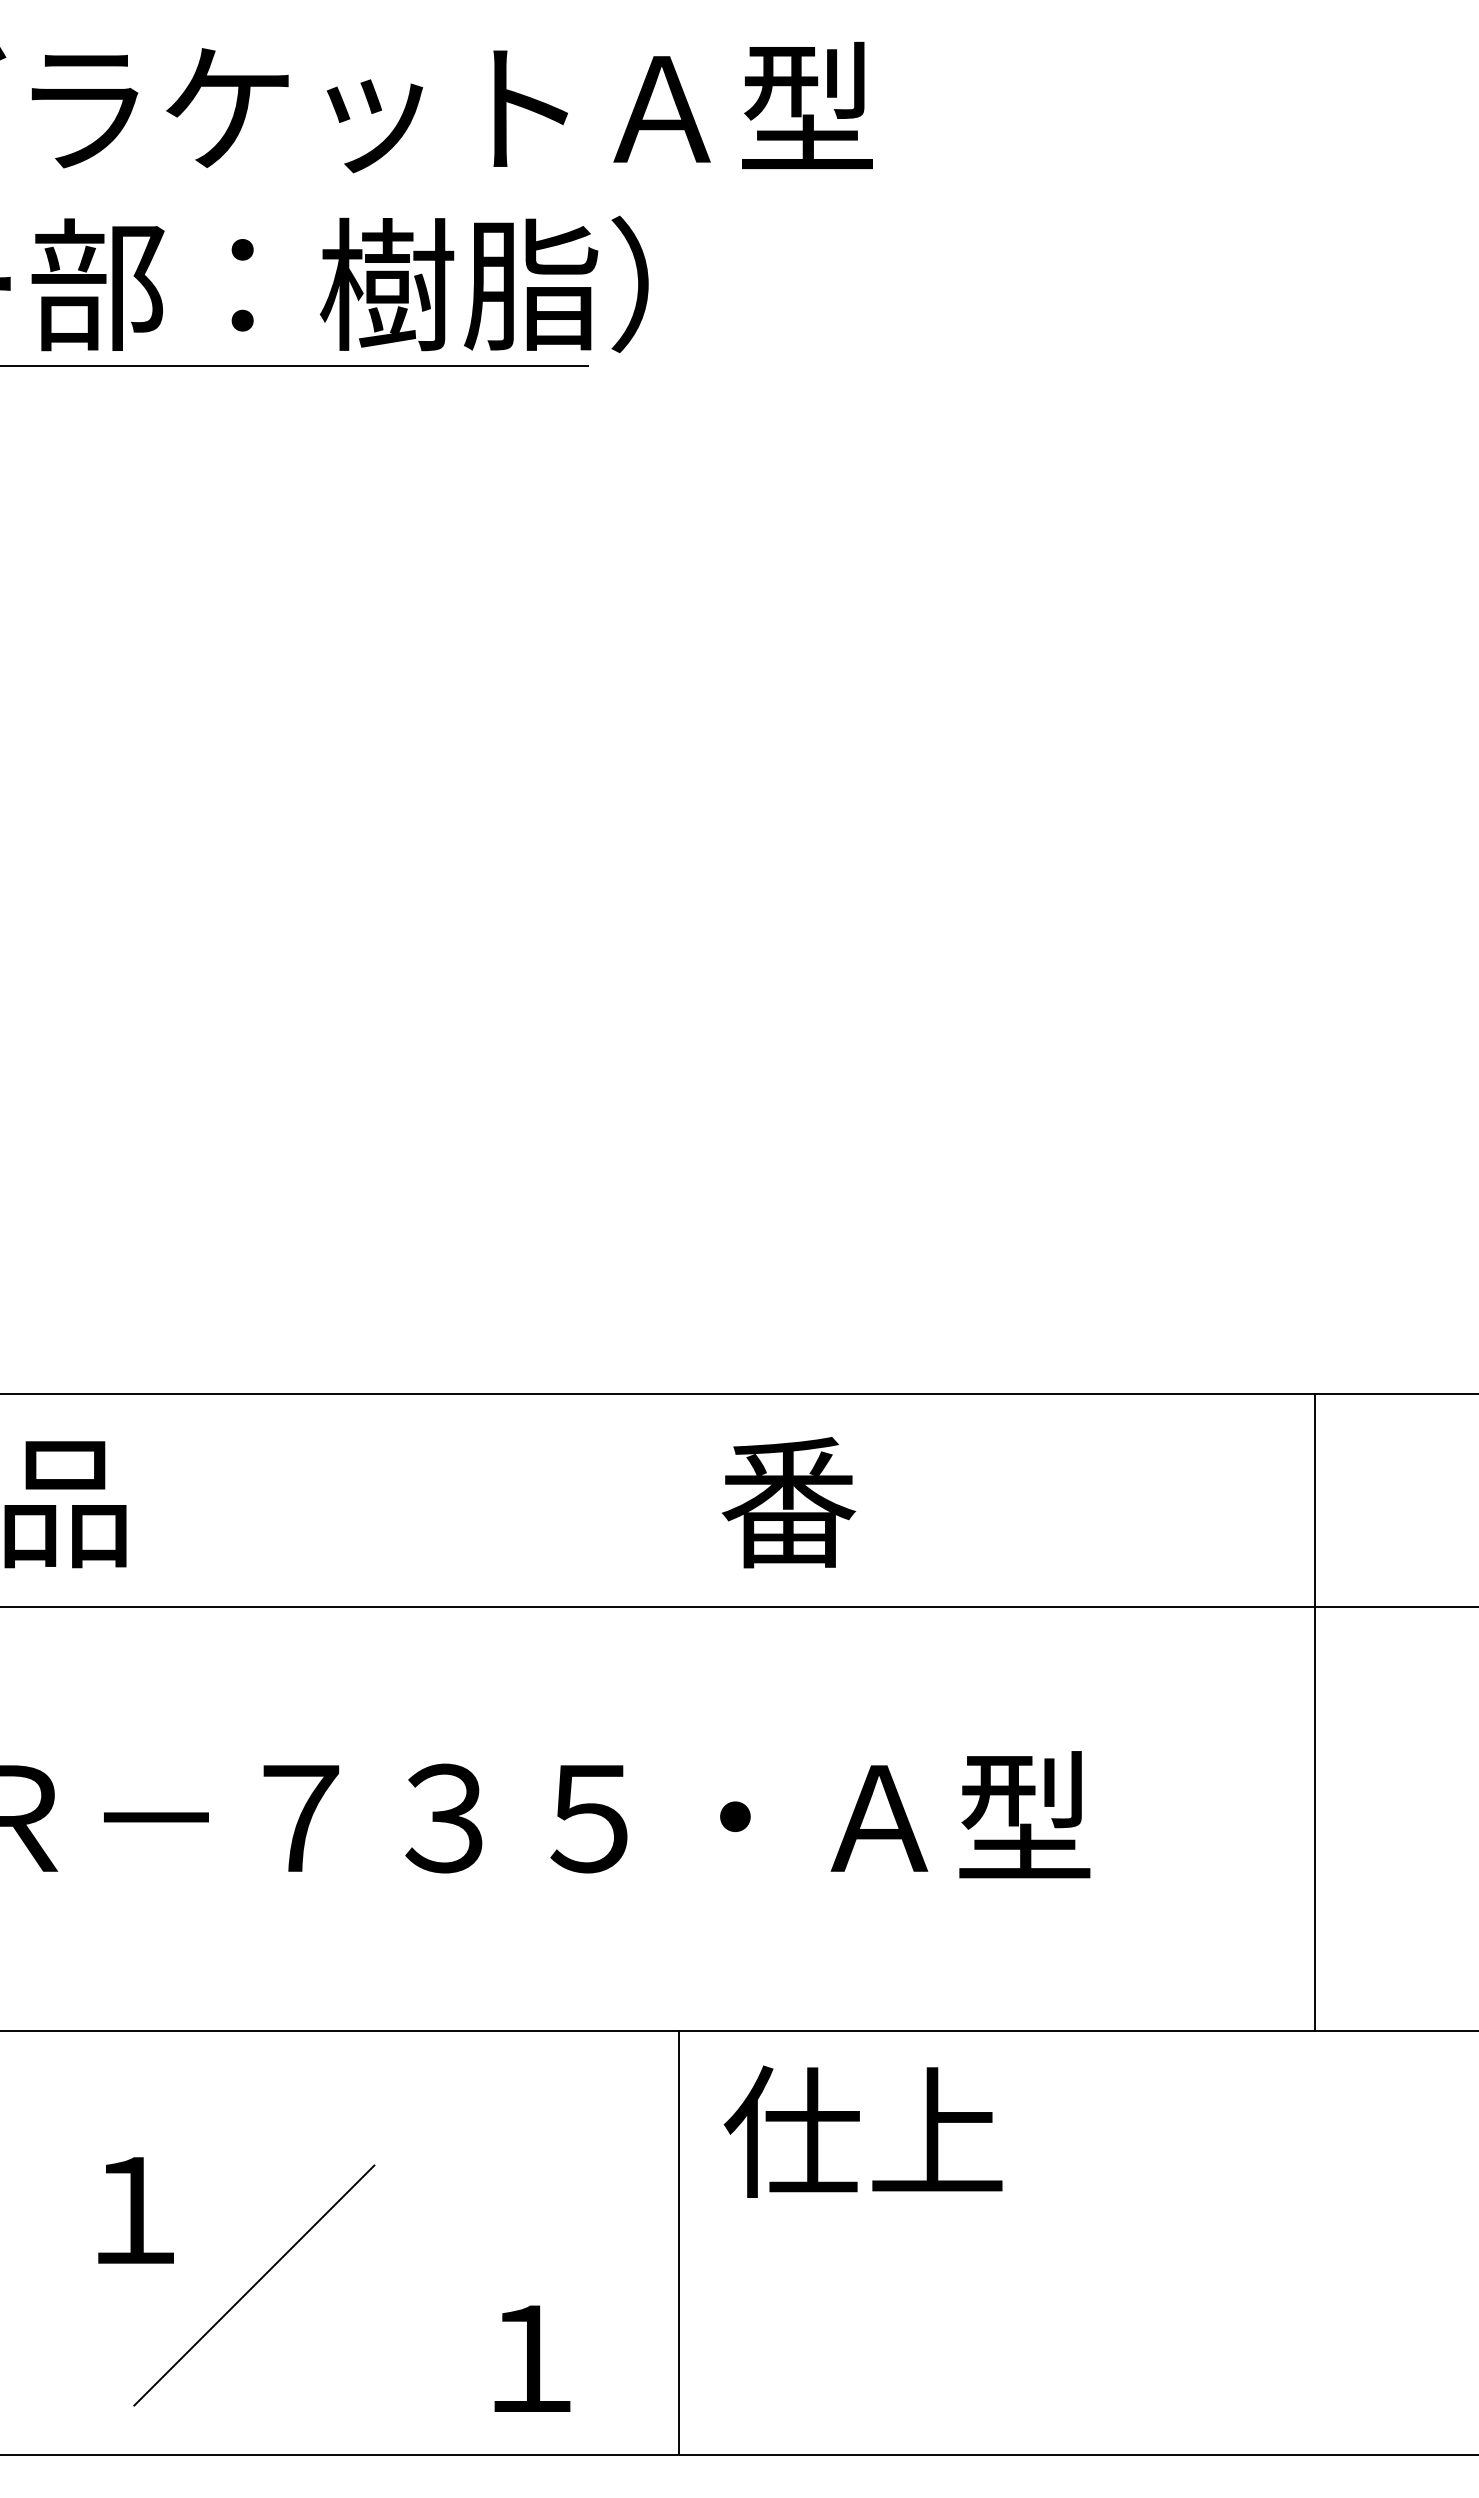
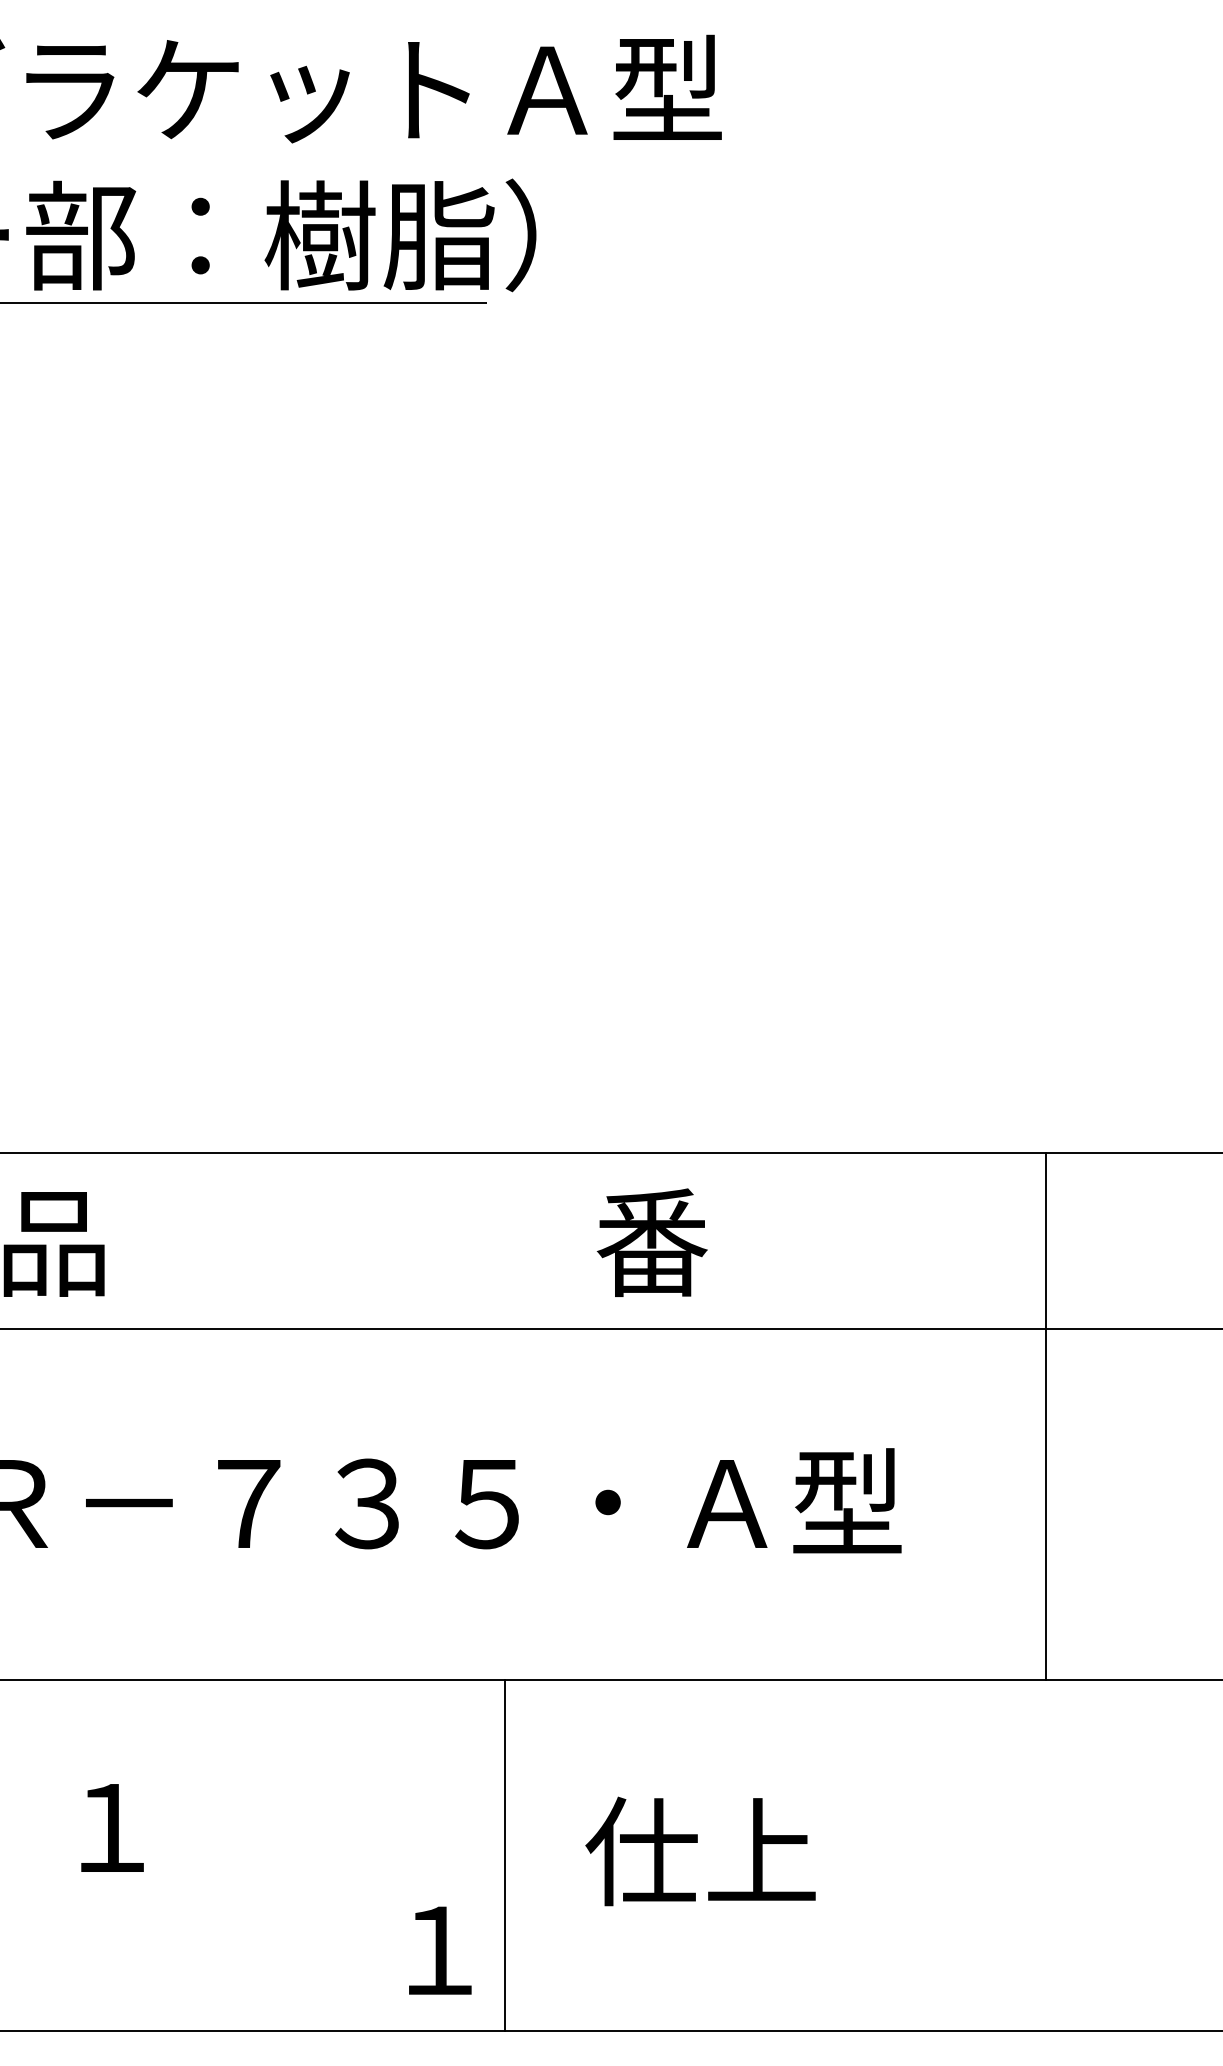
line: (1315, 1712) -> (1046, 1416), moved
text: (862, 2131) -> (699, 1851), moved
line: (678, 2242) -> (504, 1854), moved
line: (254, 2285) -> (210, 1890), removed

